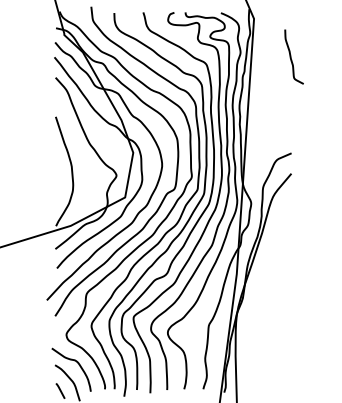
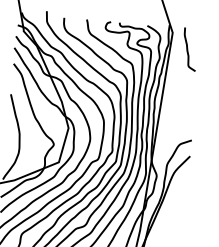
curve: (291, 56) -> (188, 48), moved

